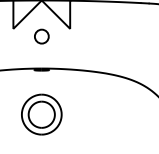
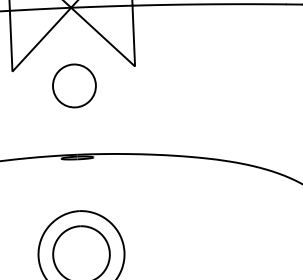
circle: (41, 36) -> (73, 85), size x1.43

